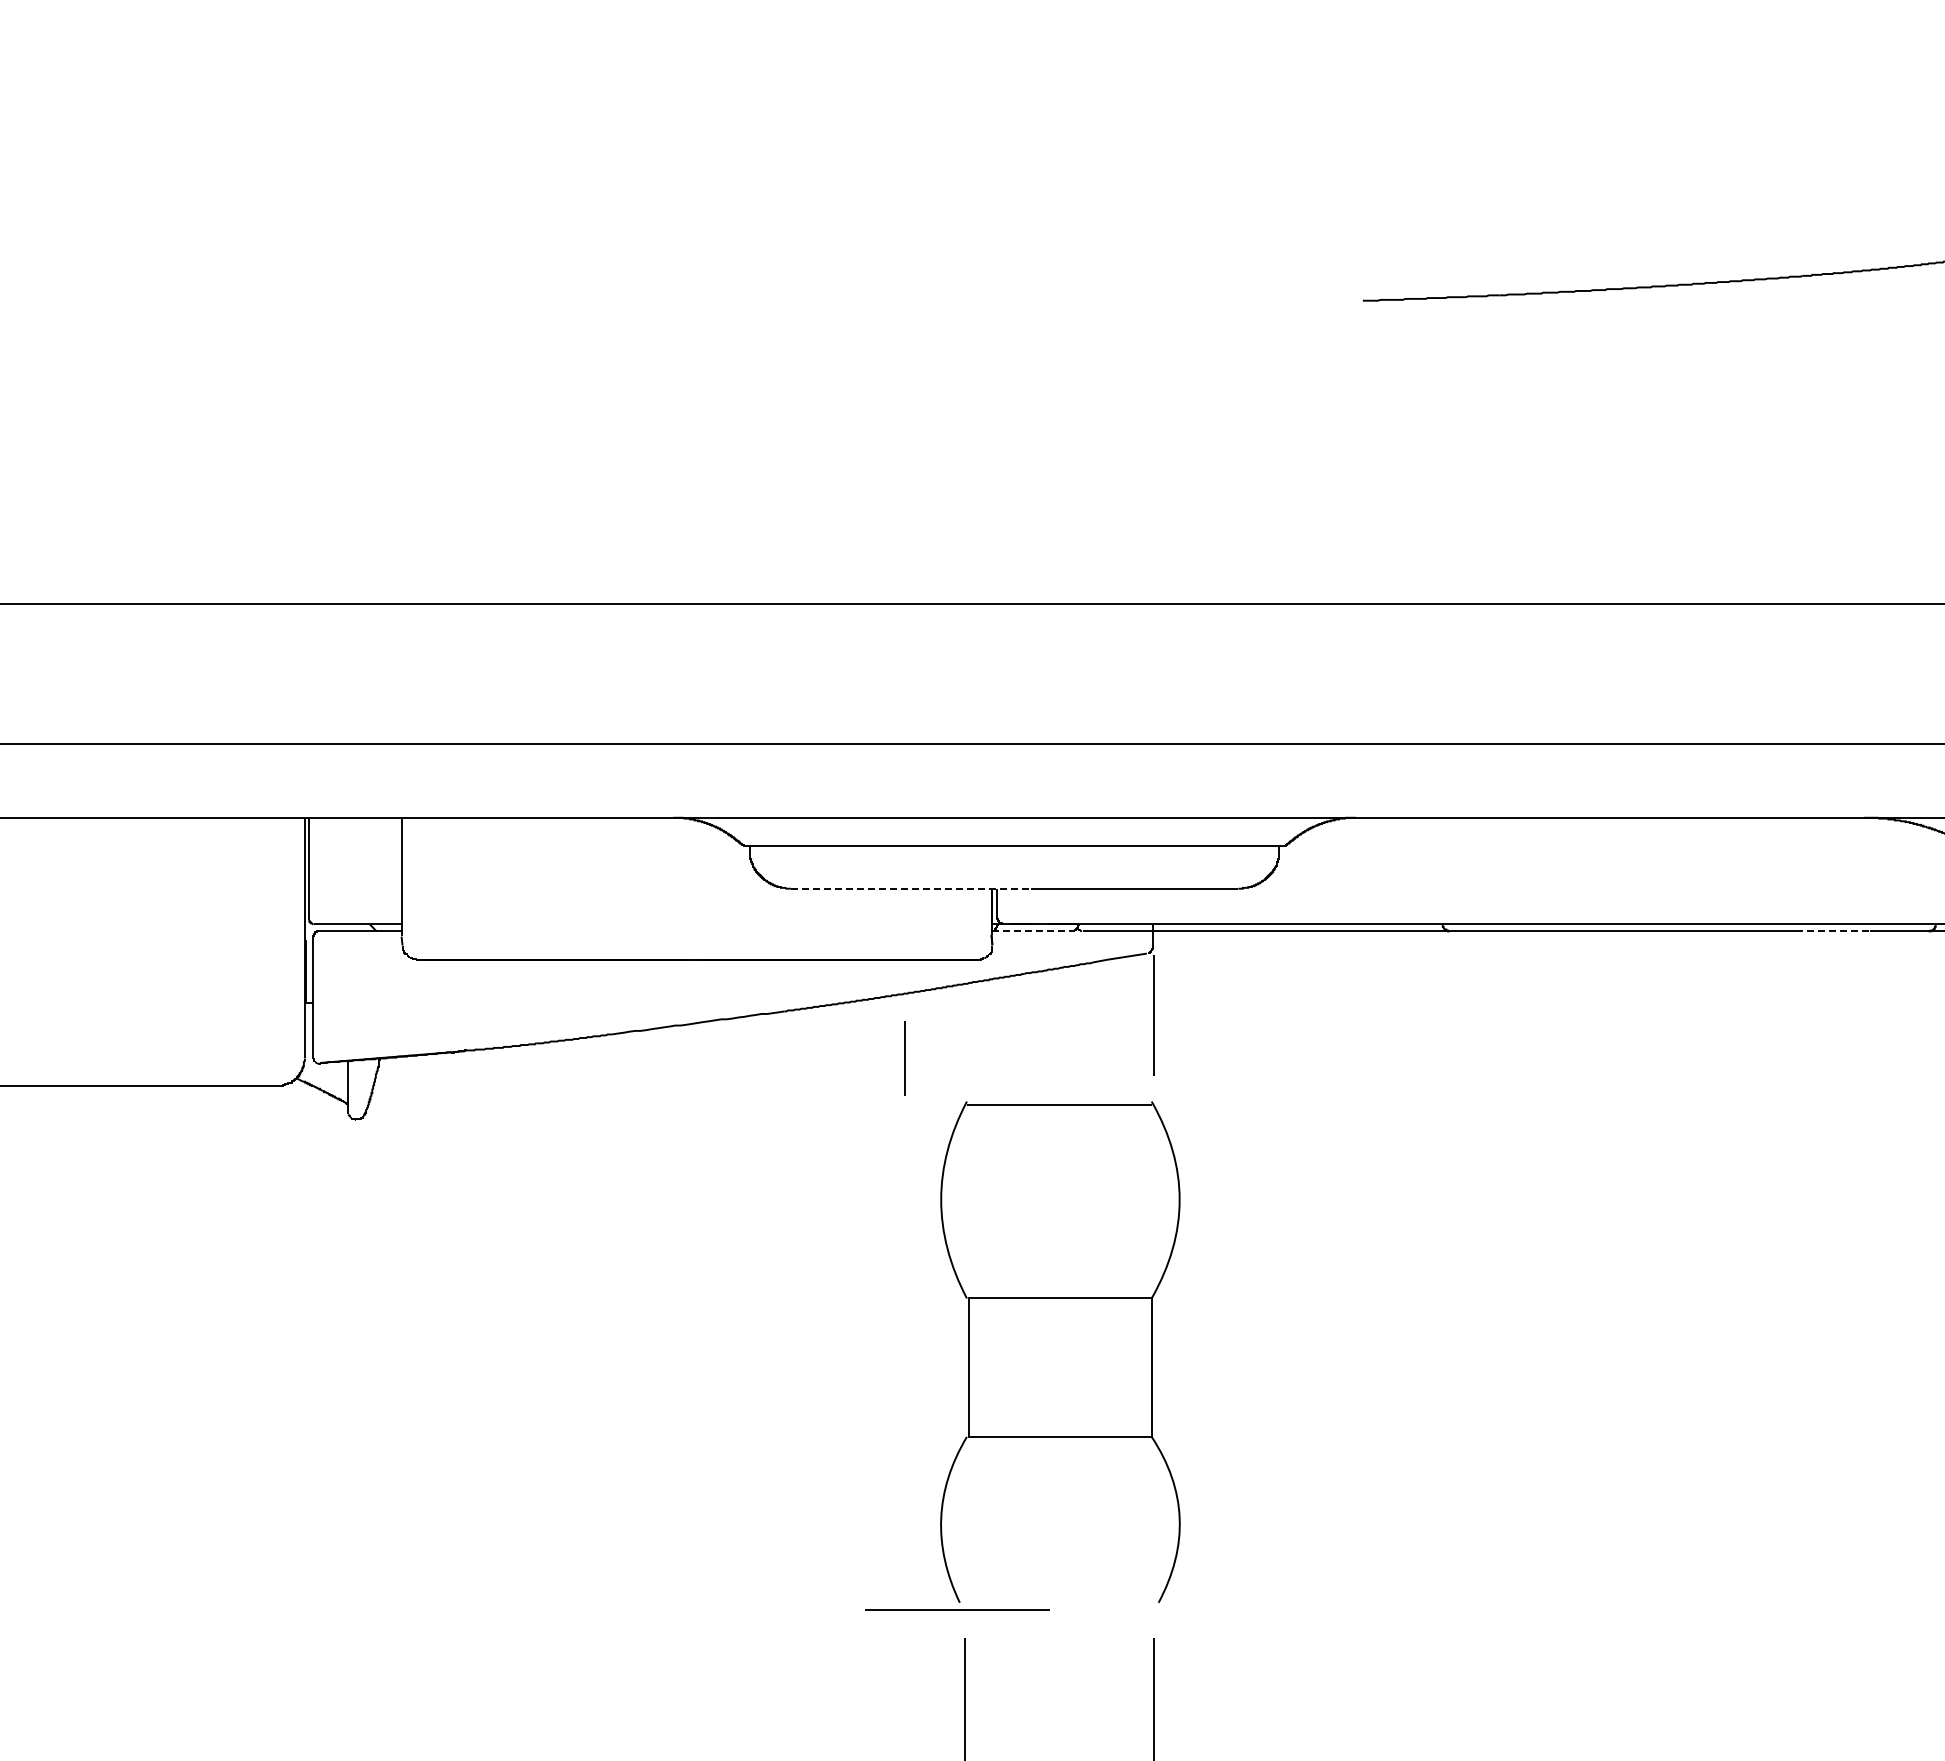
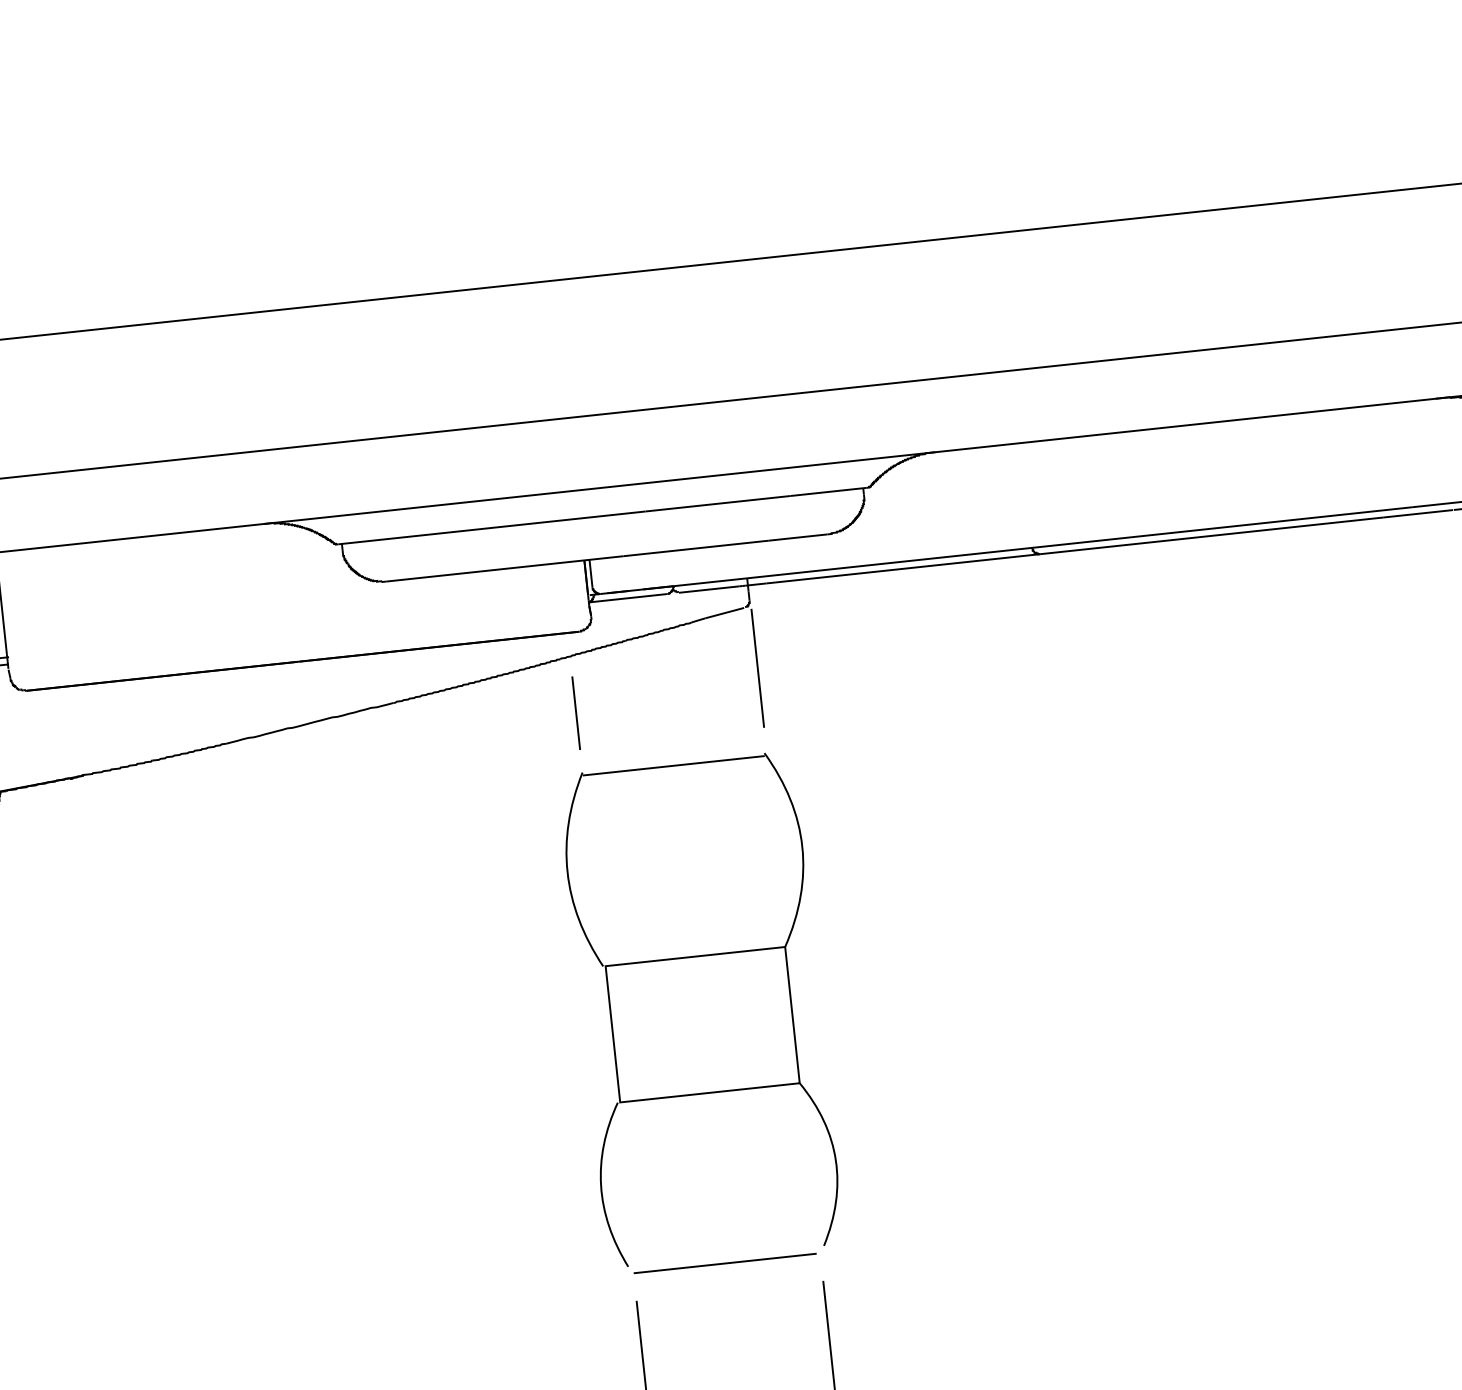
line: (911, 888) -> (505, 568), dashed -> solid
line: (1032, 931) -> (629, 598), dashed -> solid
line: (1833, 931) -> (1417, 513), dashed -> solid
line: (904, 1058) -> (575, 713), moved
line: (957, 1609) -> (725, 1263), moved

